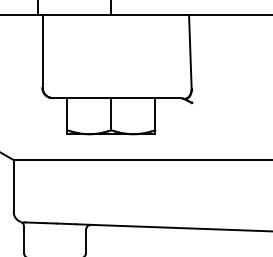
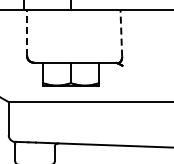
line: (43, 50) -> (27, 32), solid -> dashed
line: (190, 50) -> (121, 32), solid -> dashed

